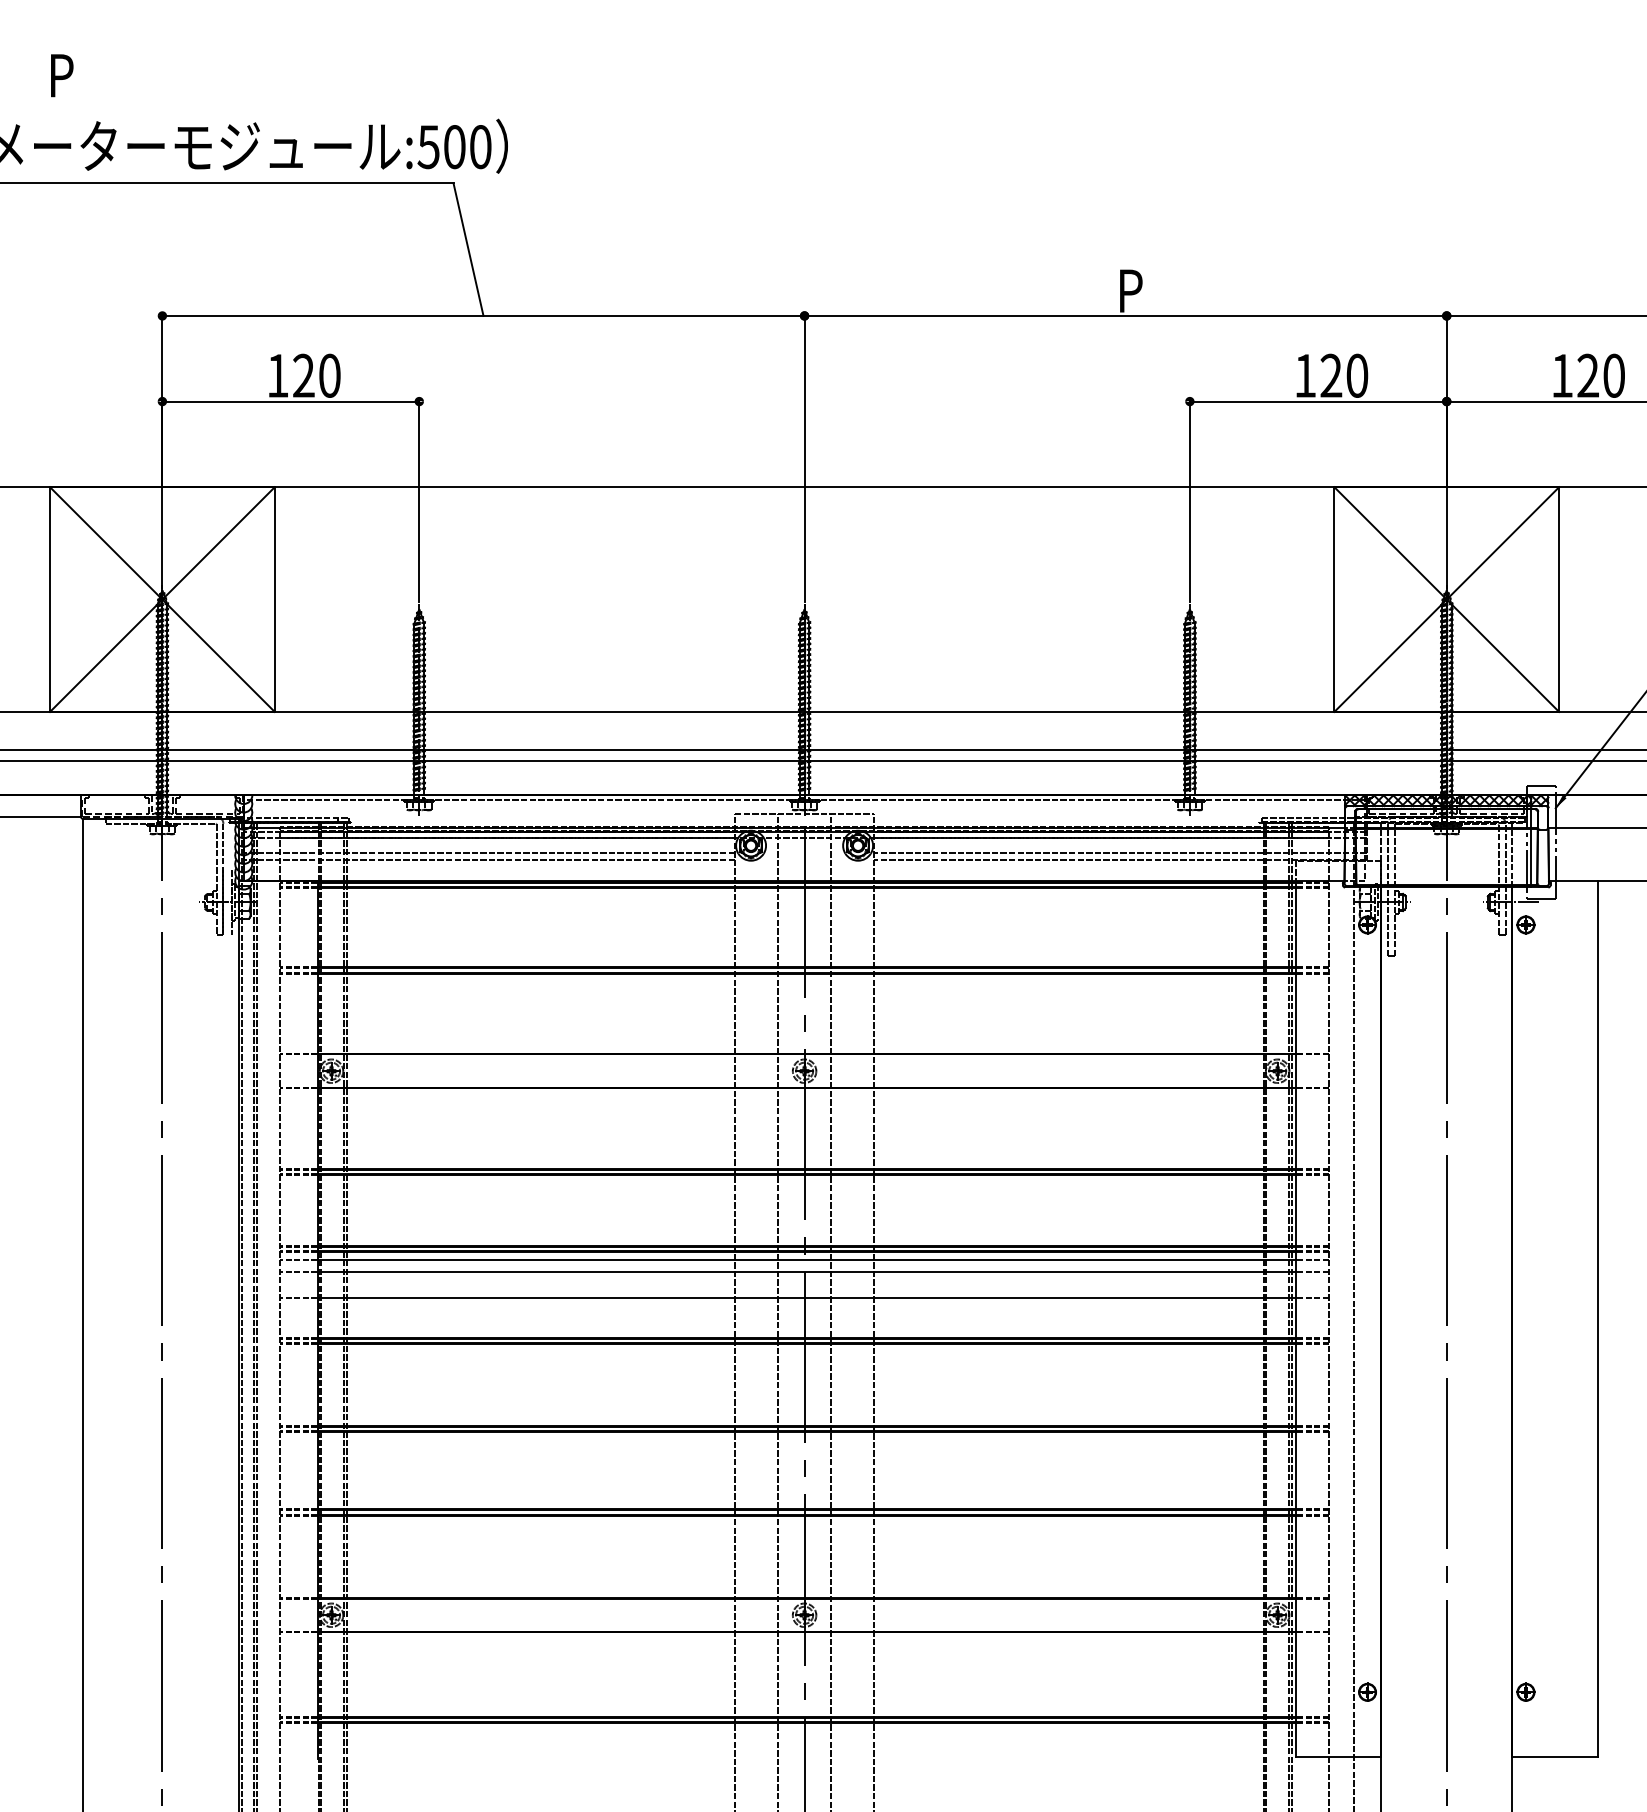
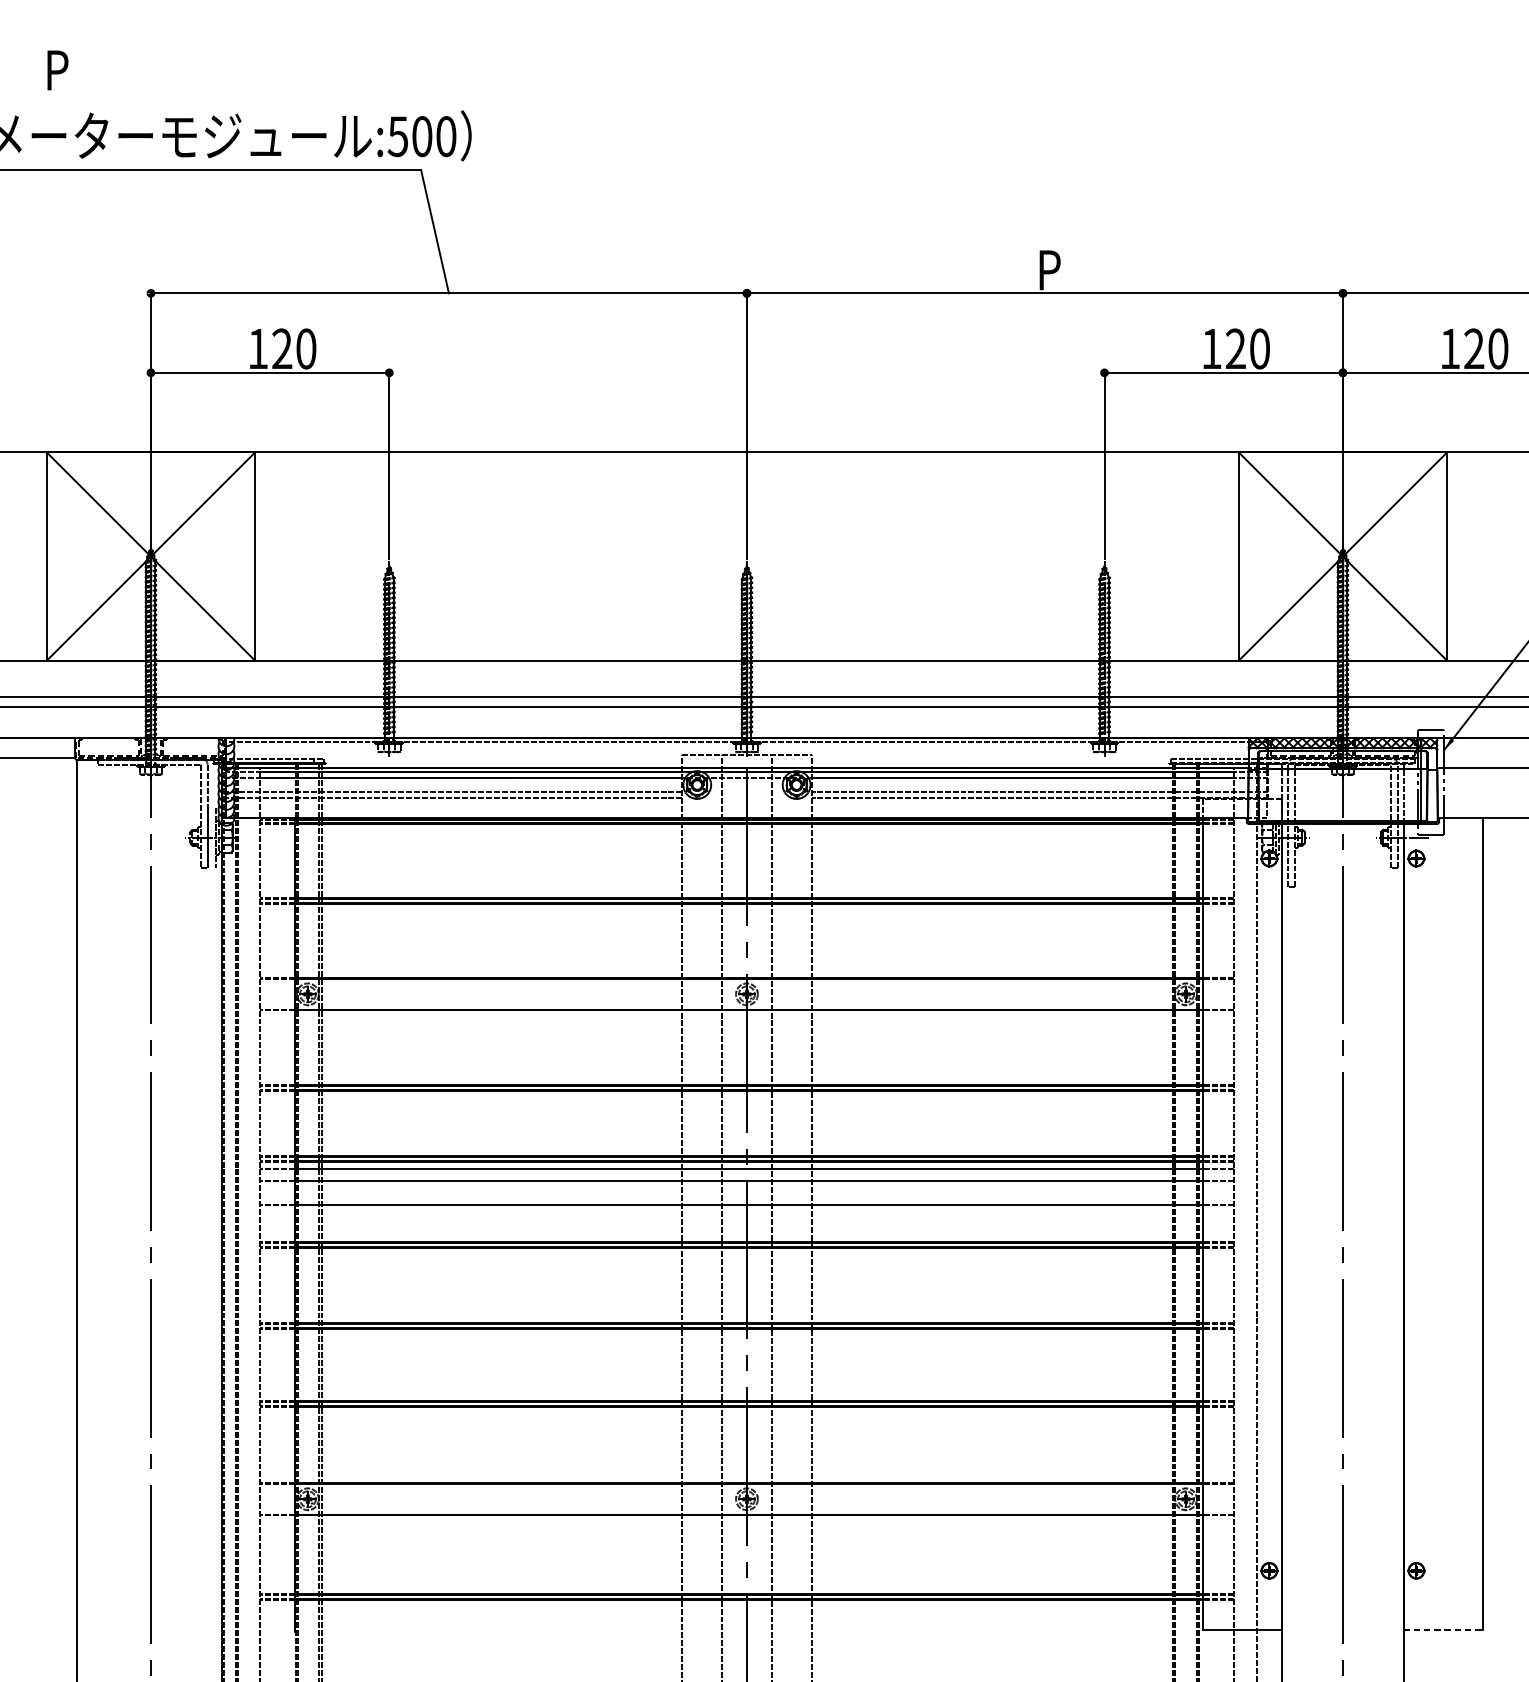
line: (1554, 1756) -> (1442, 1630), solid -> dashed

